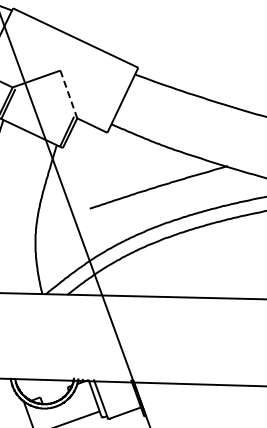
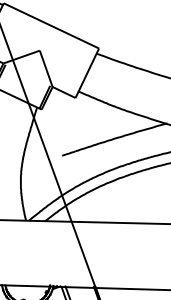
line: (69, 94) -> (46, 68), dashed -> solid

